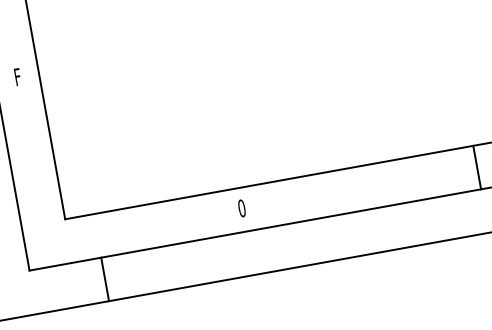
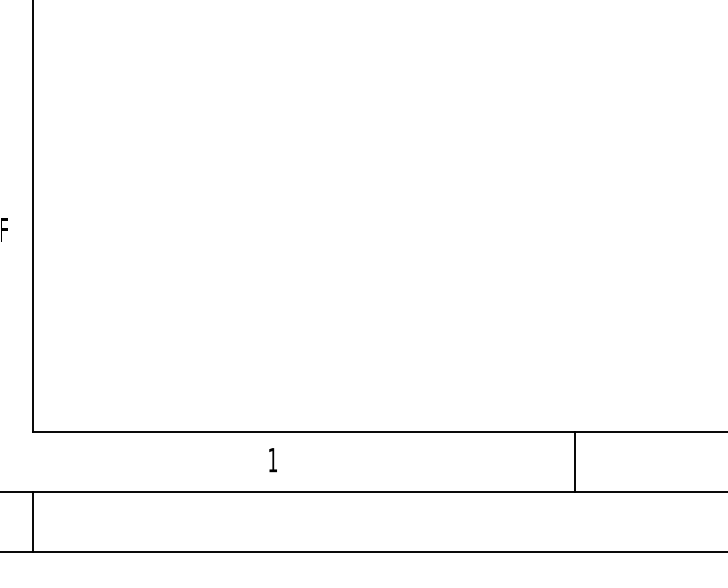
line: (477, 167) -> (575, 461), moved
text: (241, 208) -> (272, 459), 0 -> 1
line: (105, 279) -> (33, 522), moved

